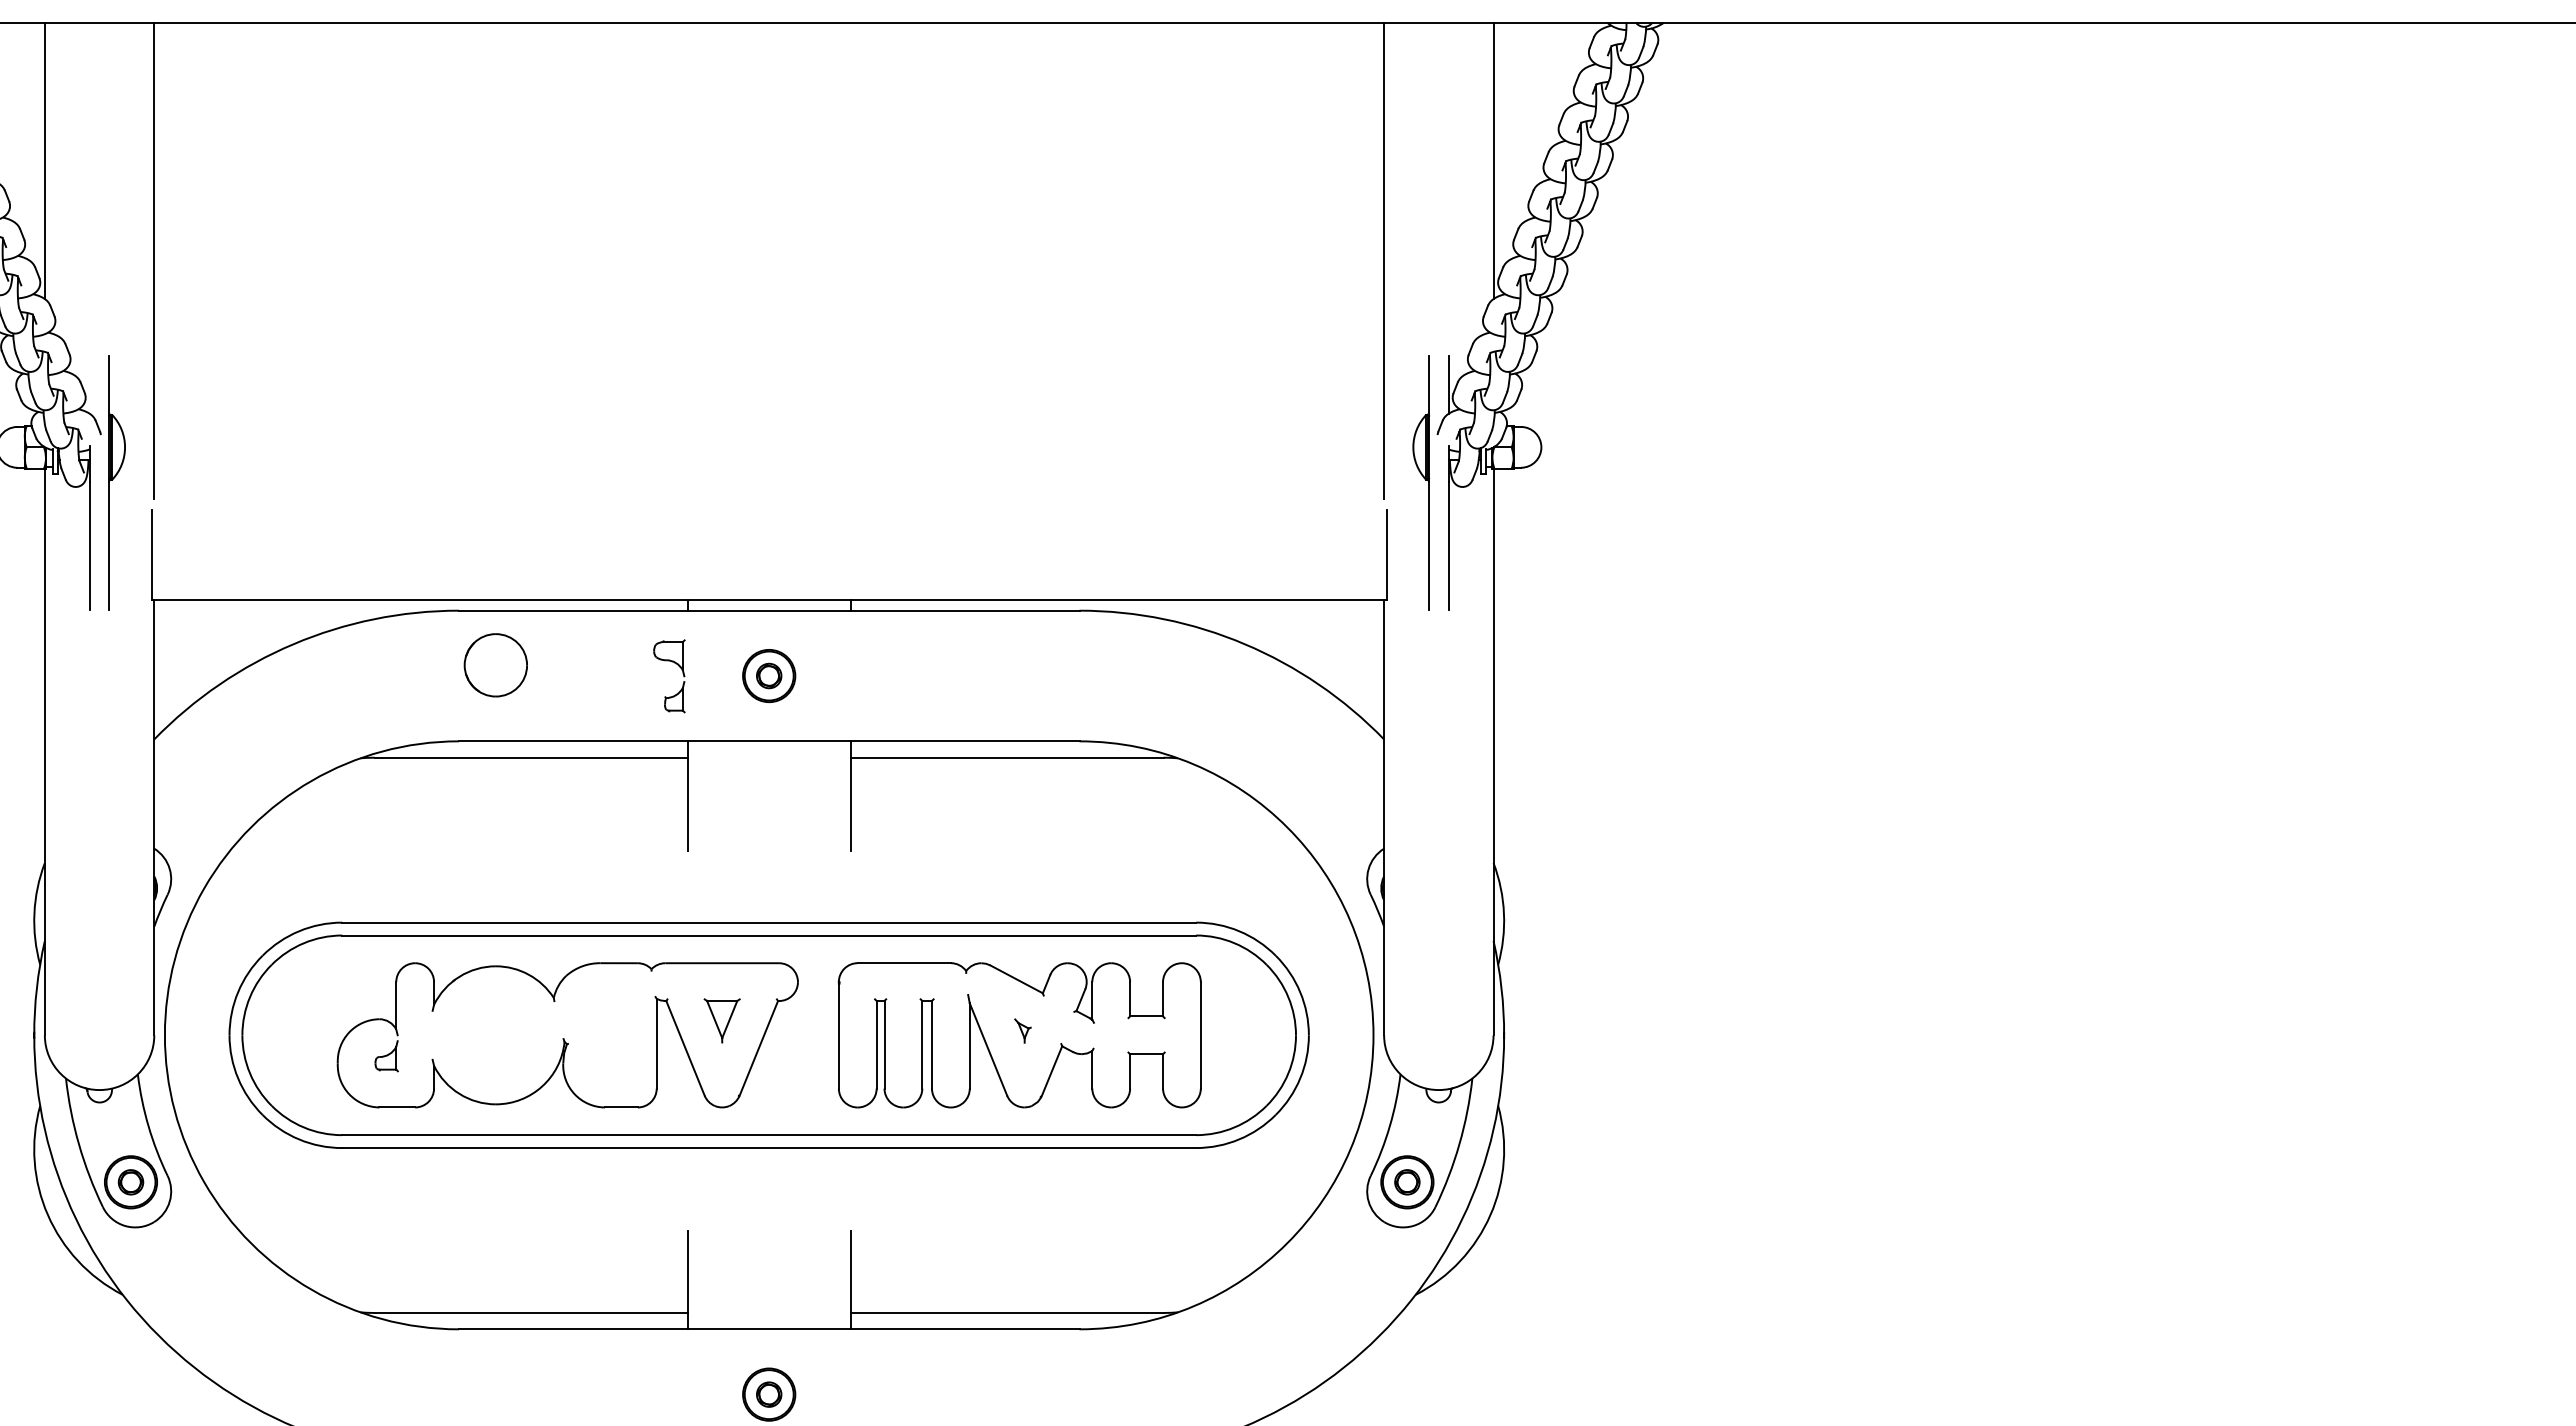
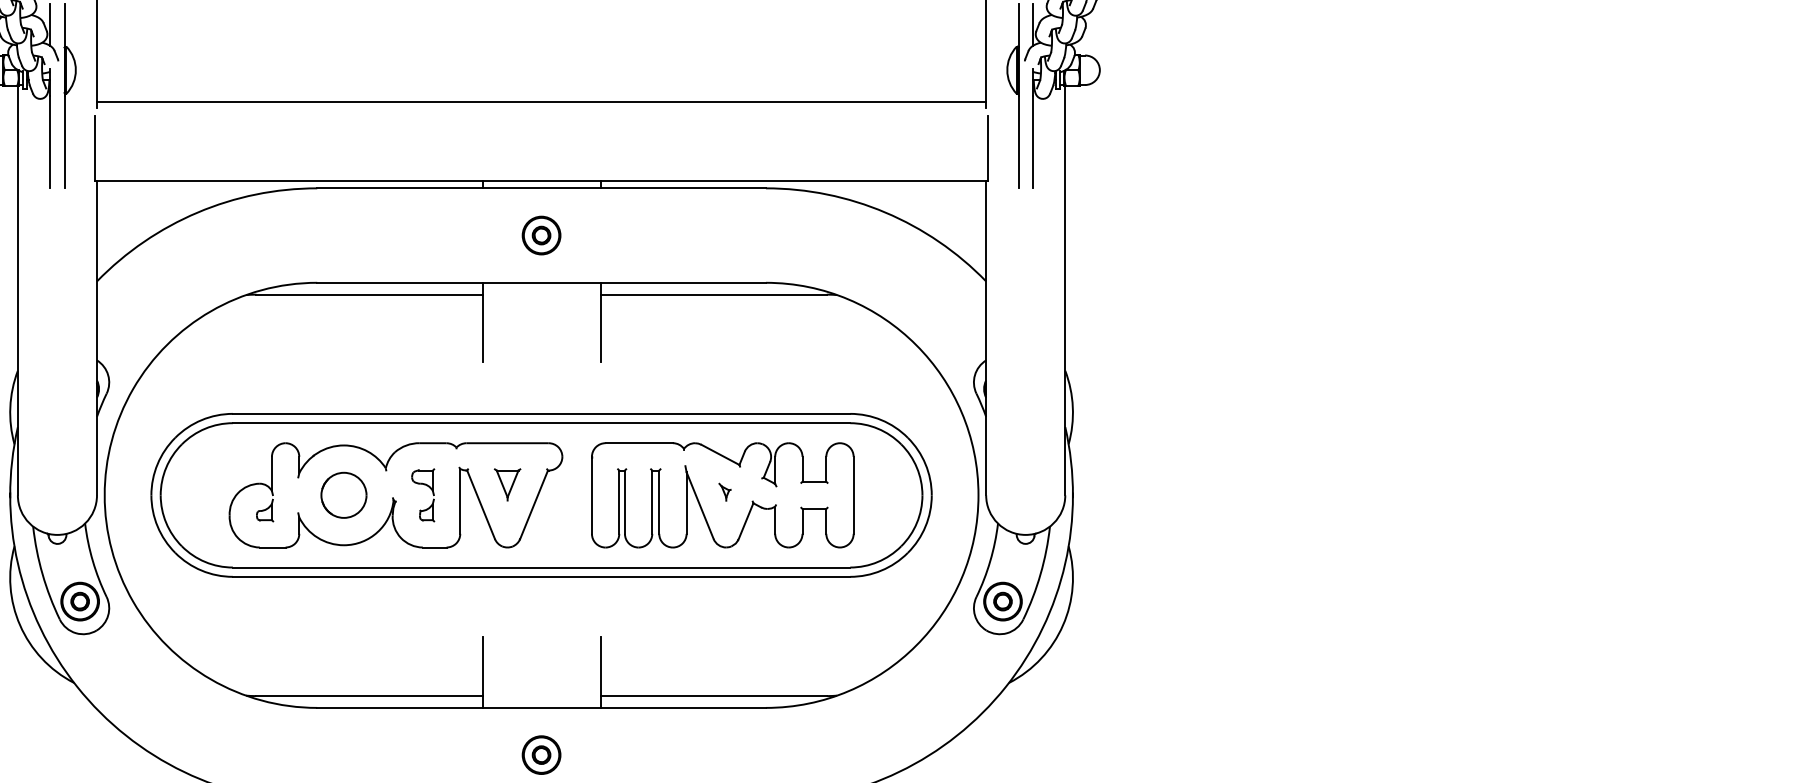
line: (89, 384) -> (50, 24), added
line: (769, 490) -> (541, 101), added
part: (495, 665) -> (343, 495), moved
part: (682, 673) -> (432, 493), moved

